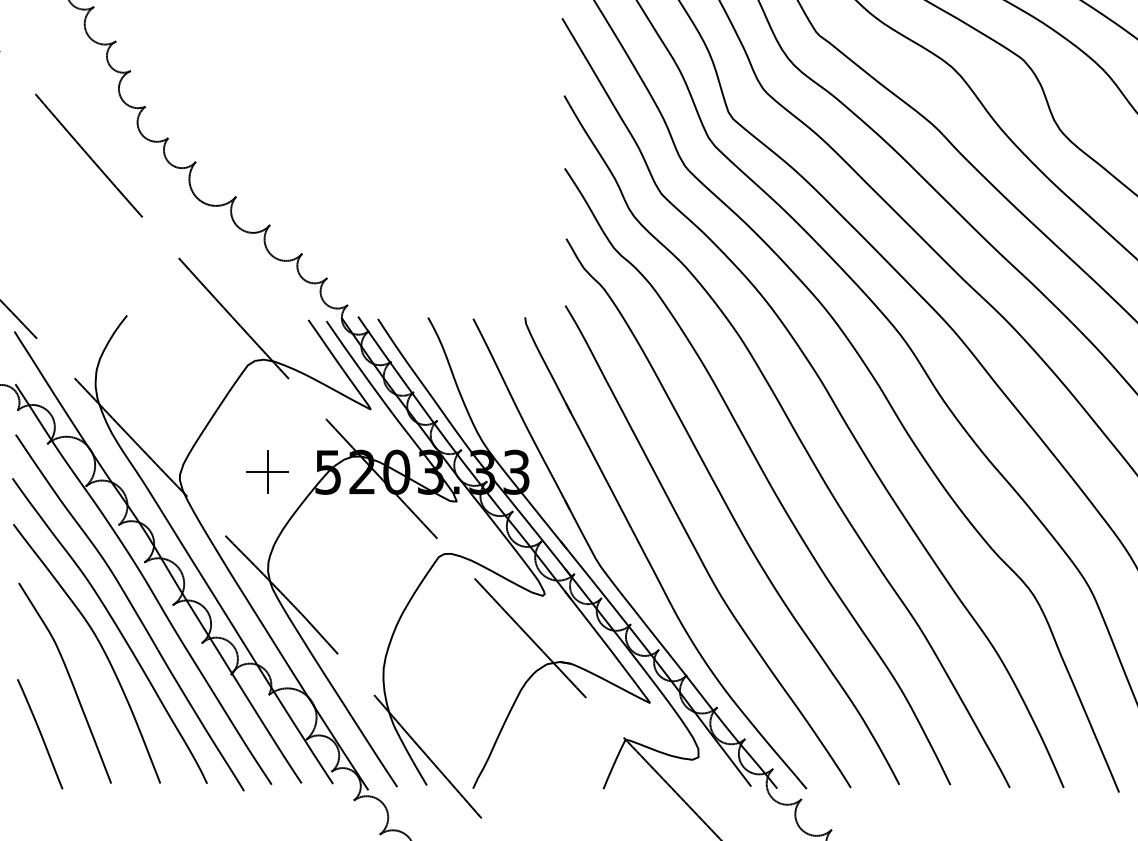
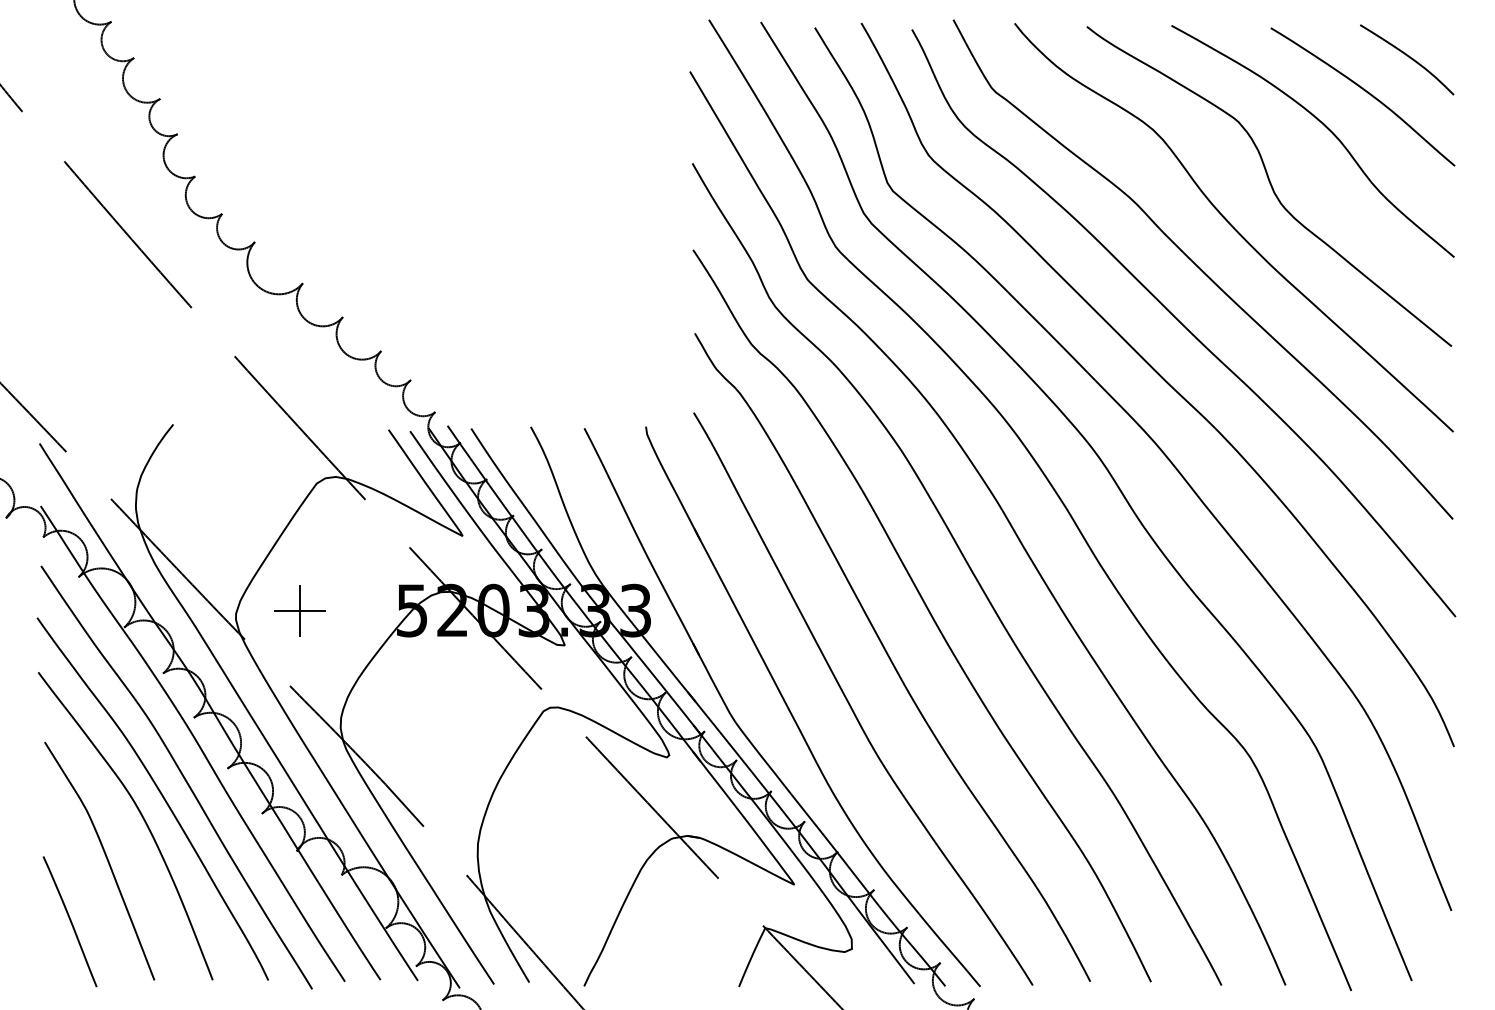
part: (267, 472) -> (299, 610), moved

